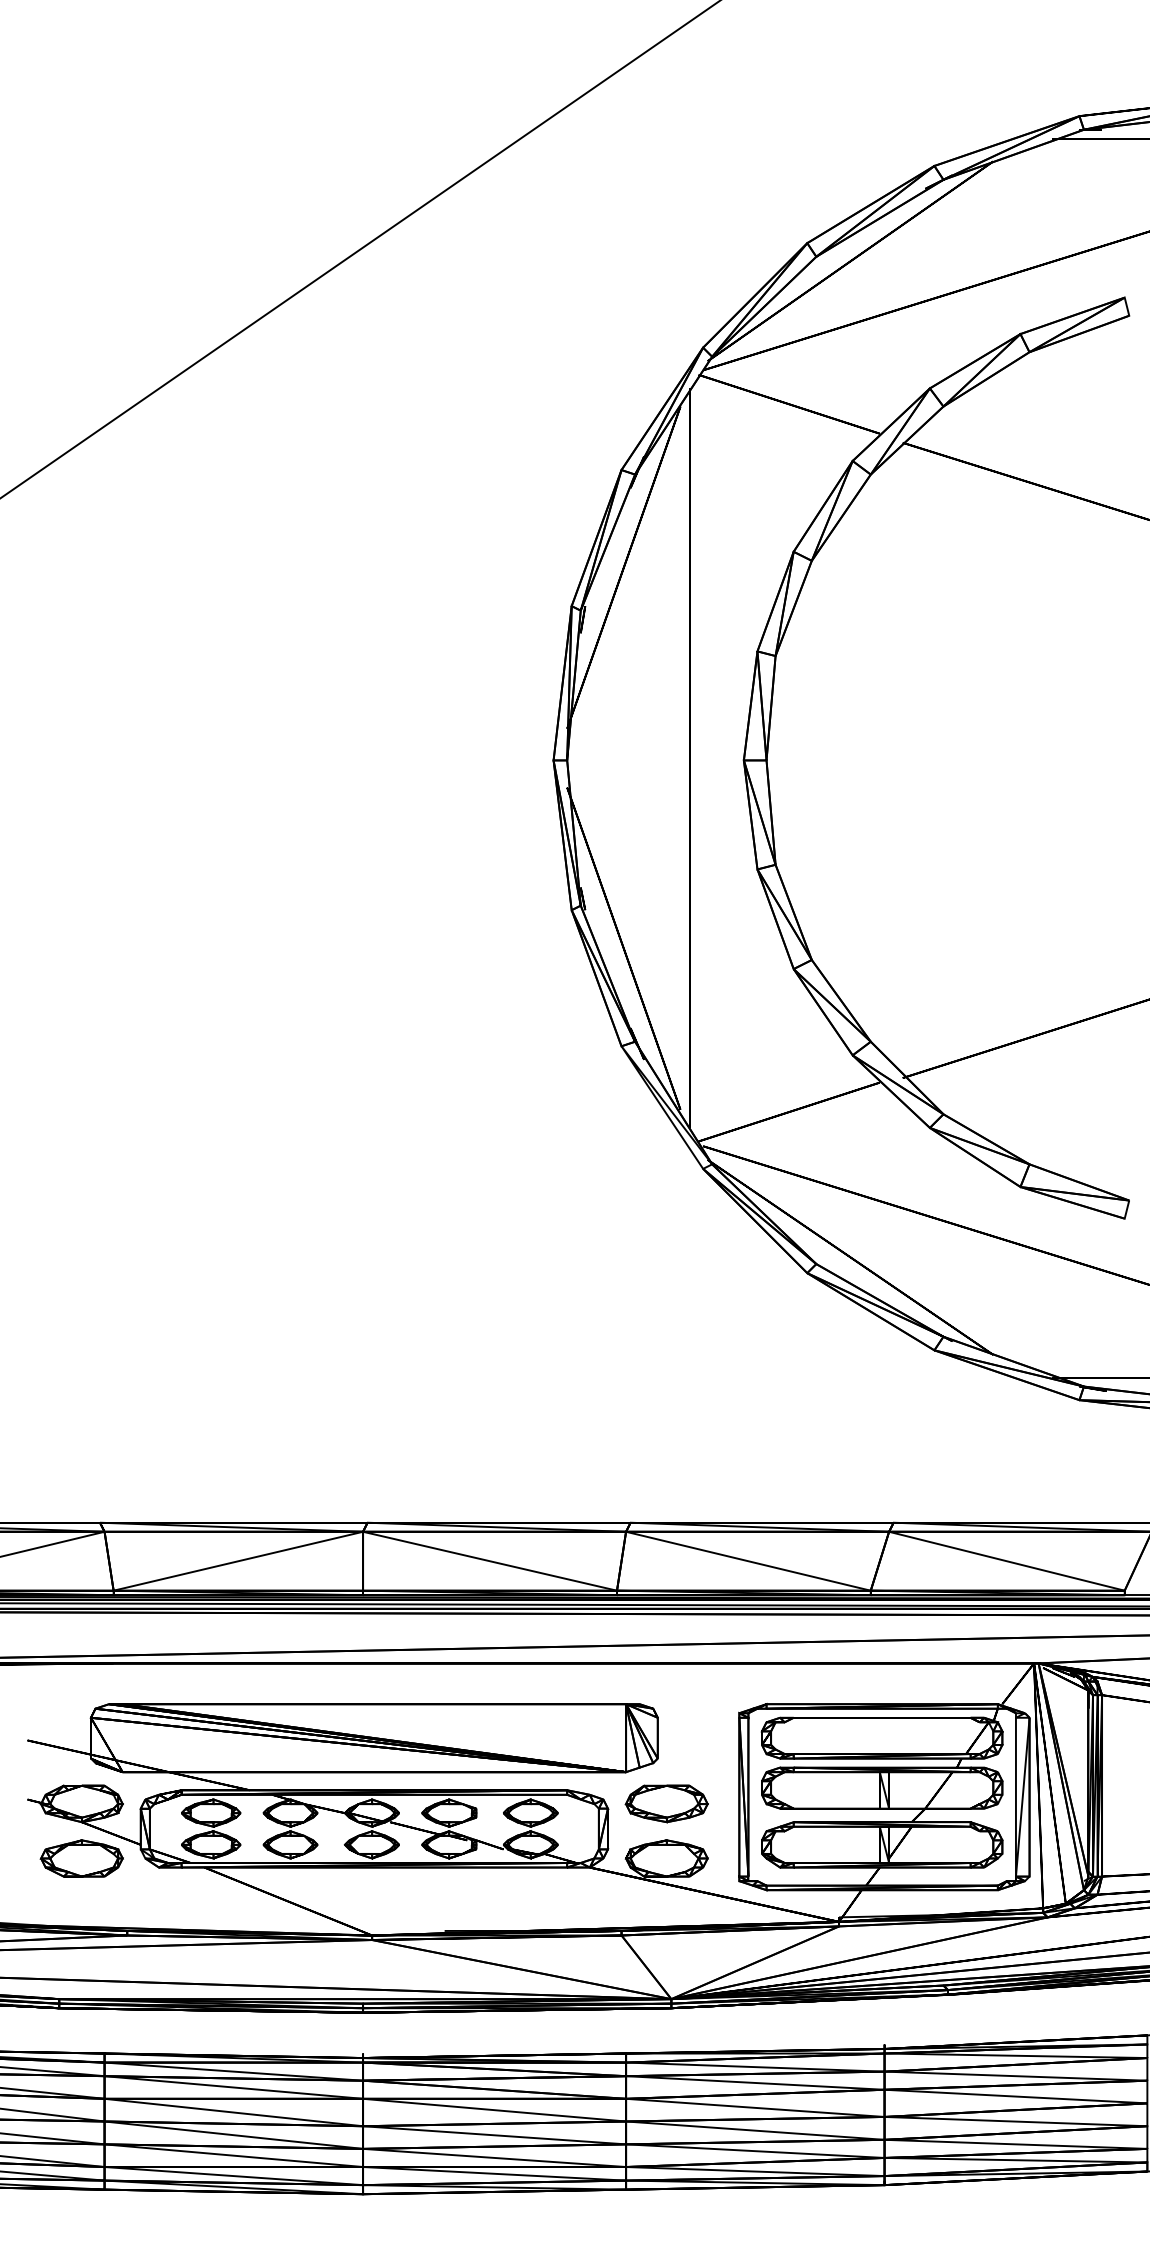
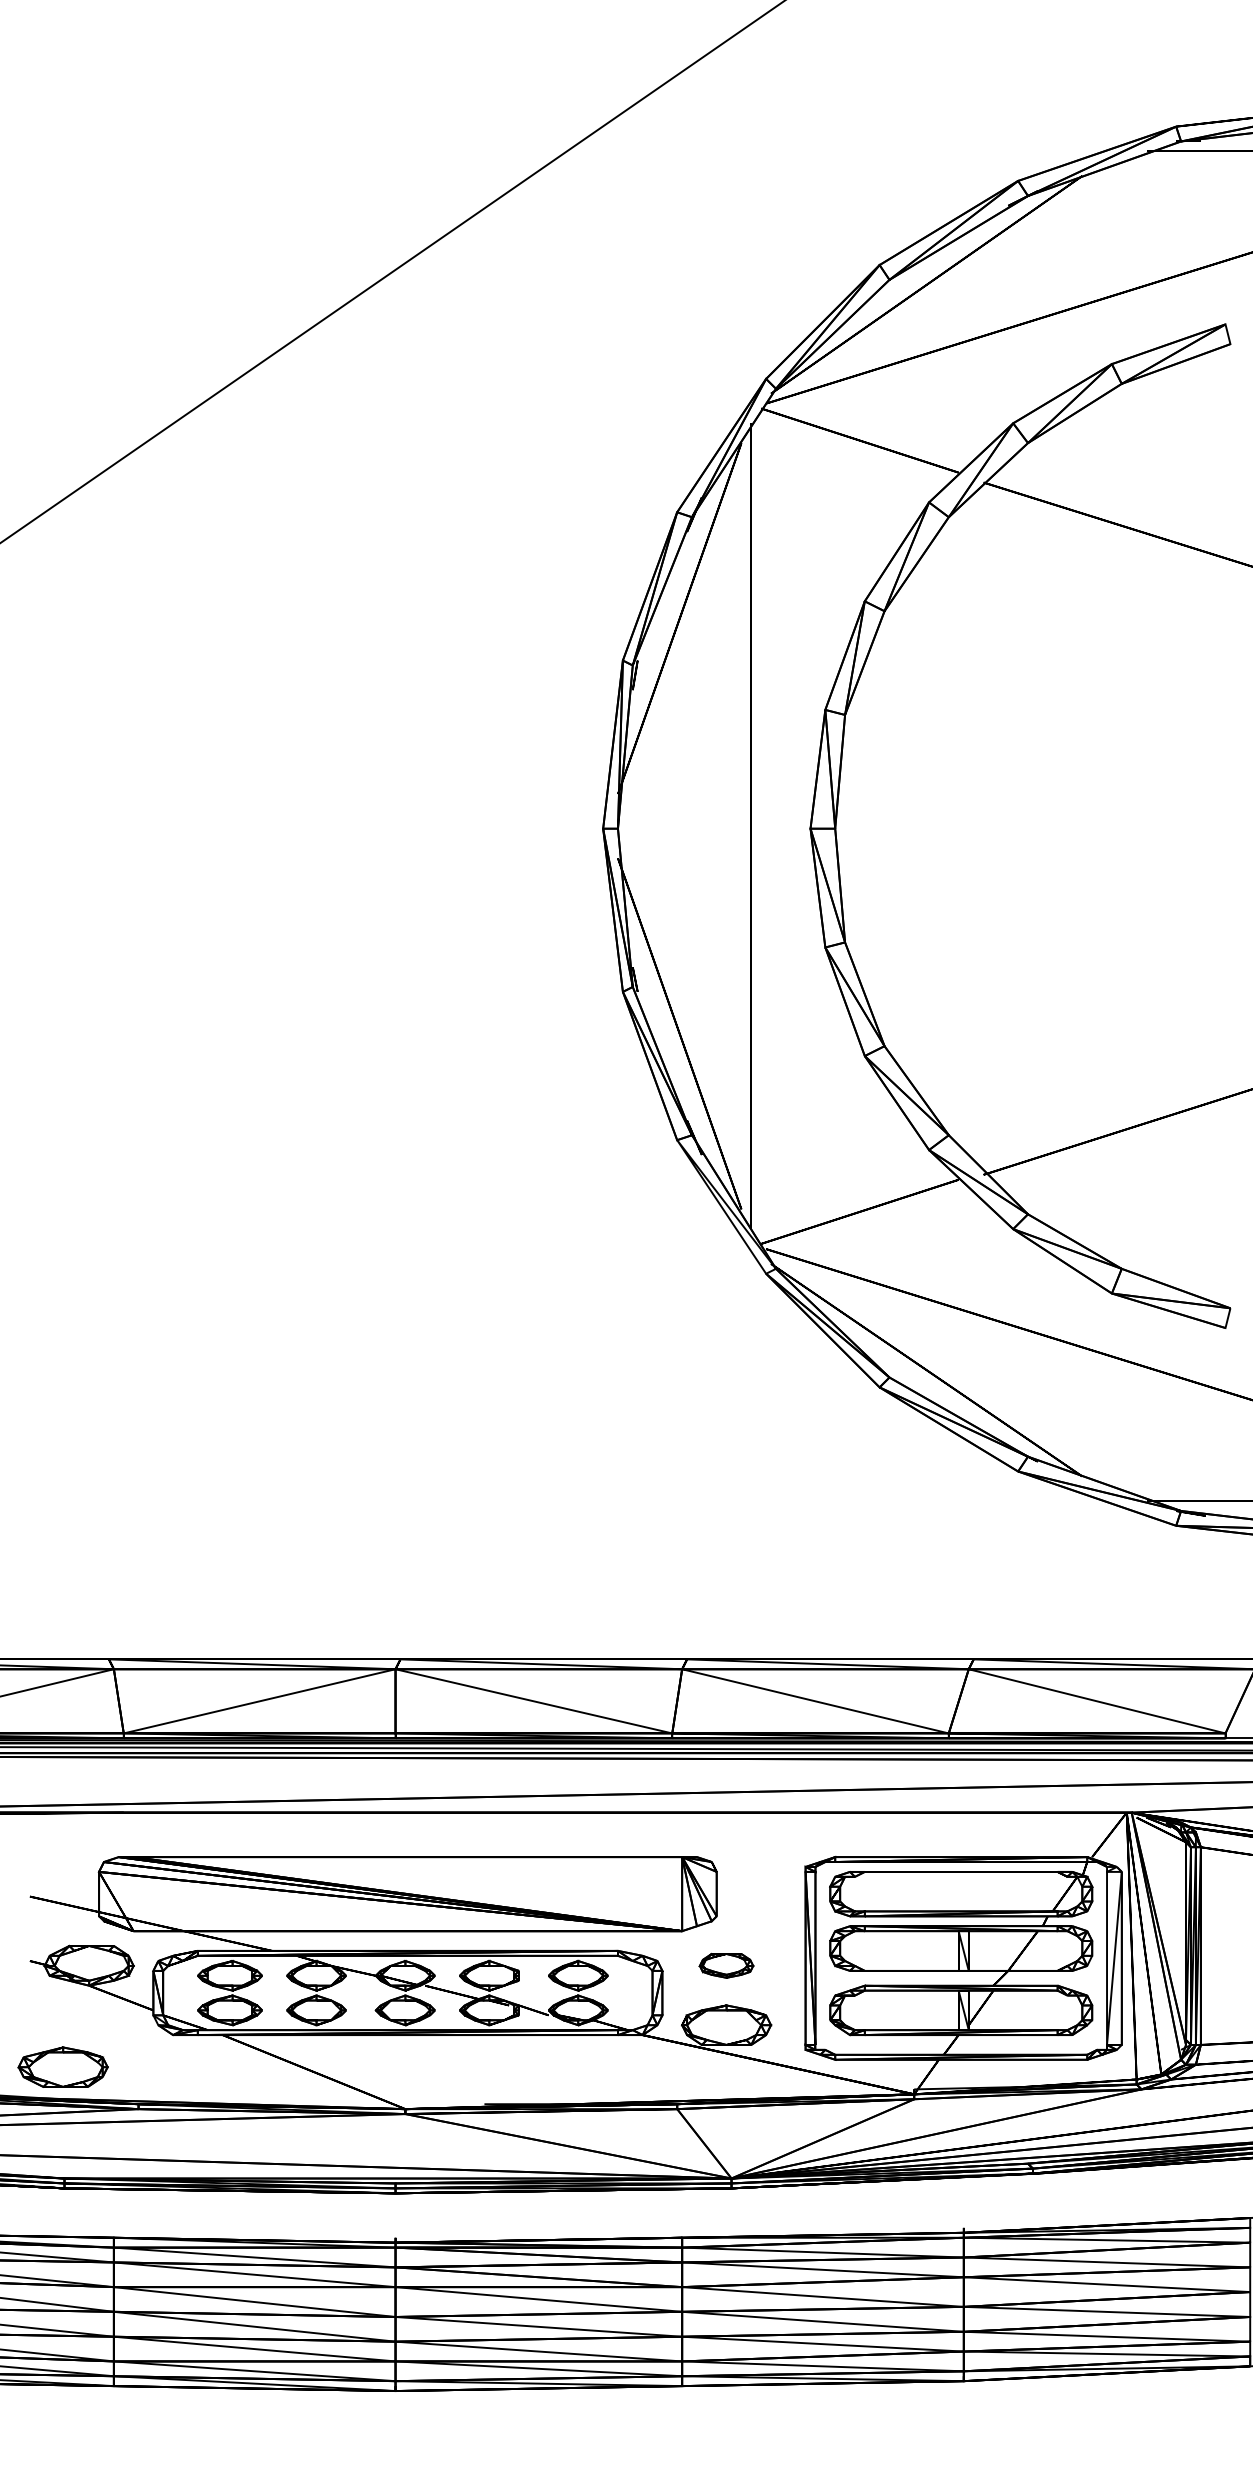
part: (666, 1803) -> (726, 1965), size x0.6
part: (81, 1857) -> (62, 2066), moved

